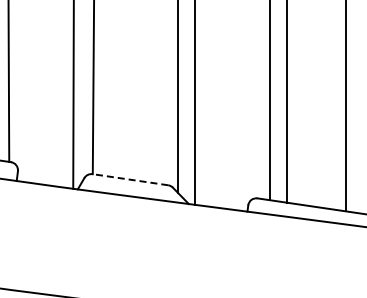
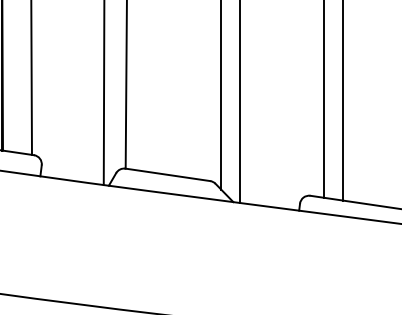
line: (129, 179) -> (166, 174), dashed -> solid

